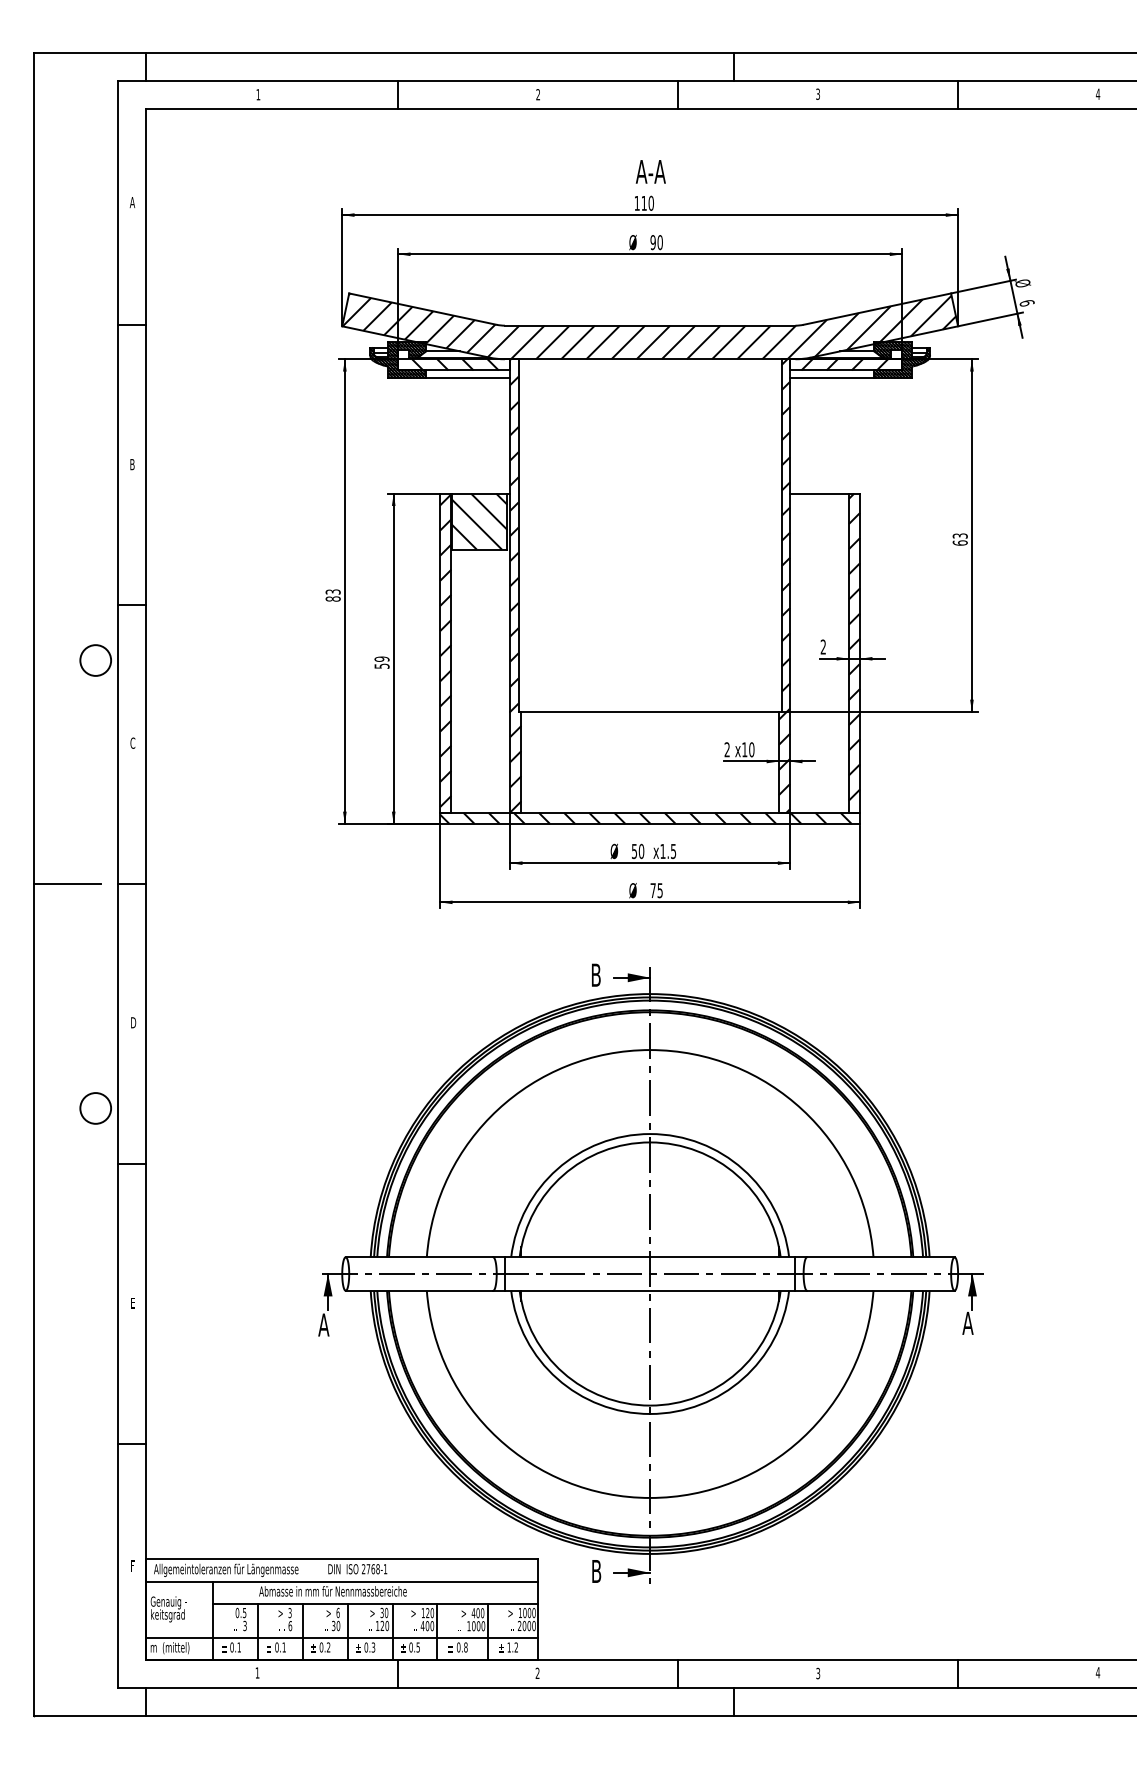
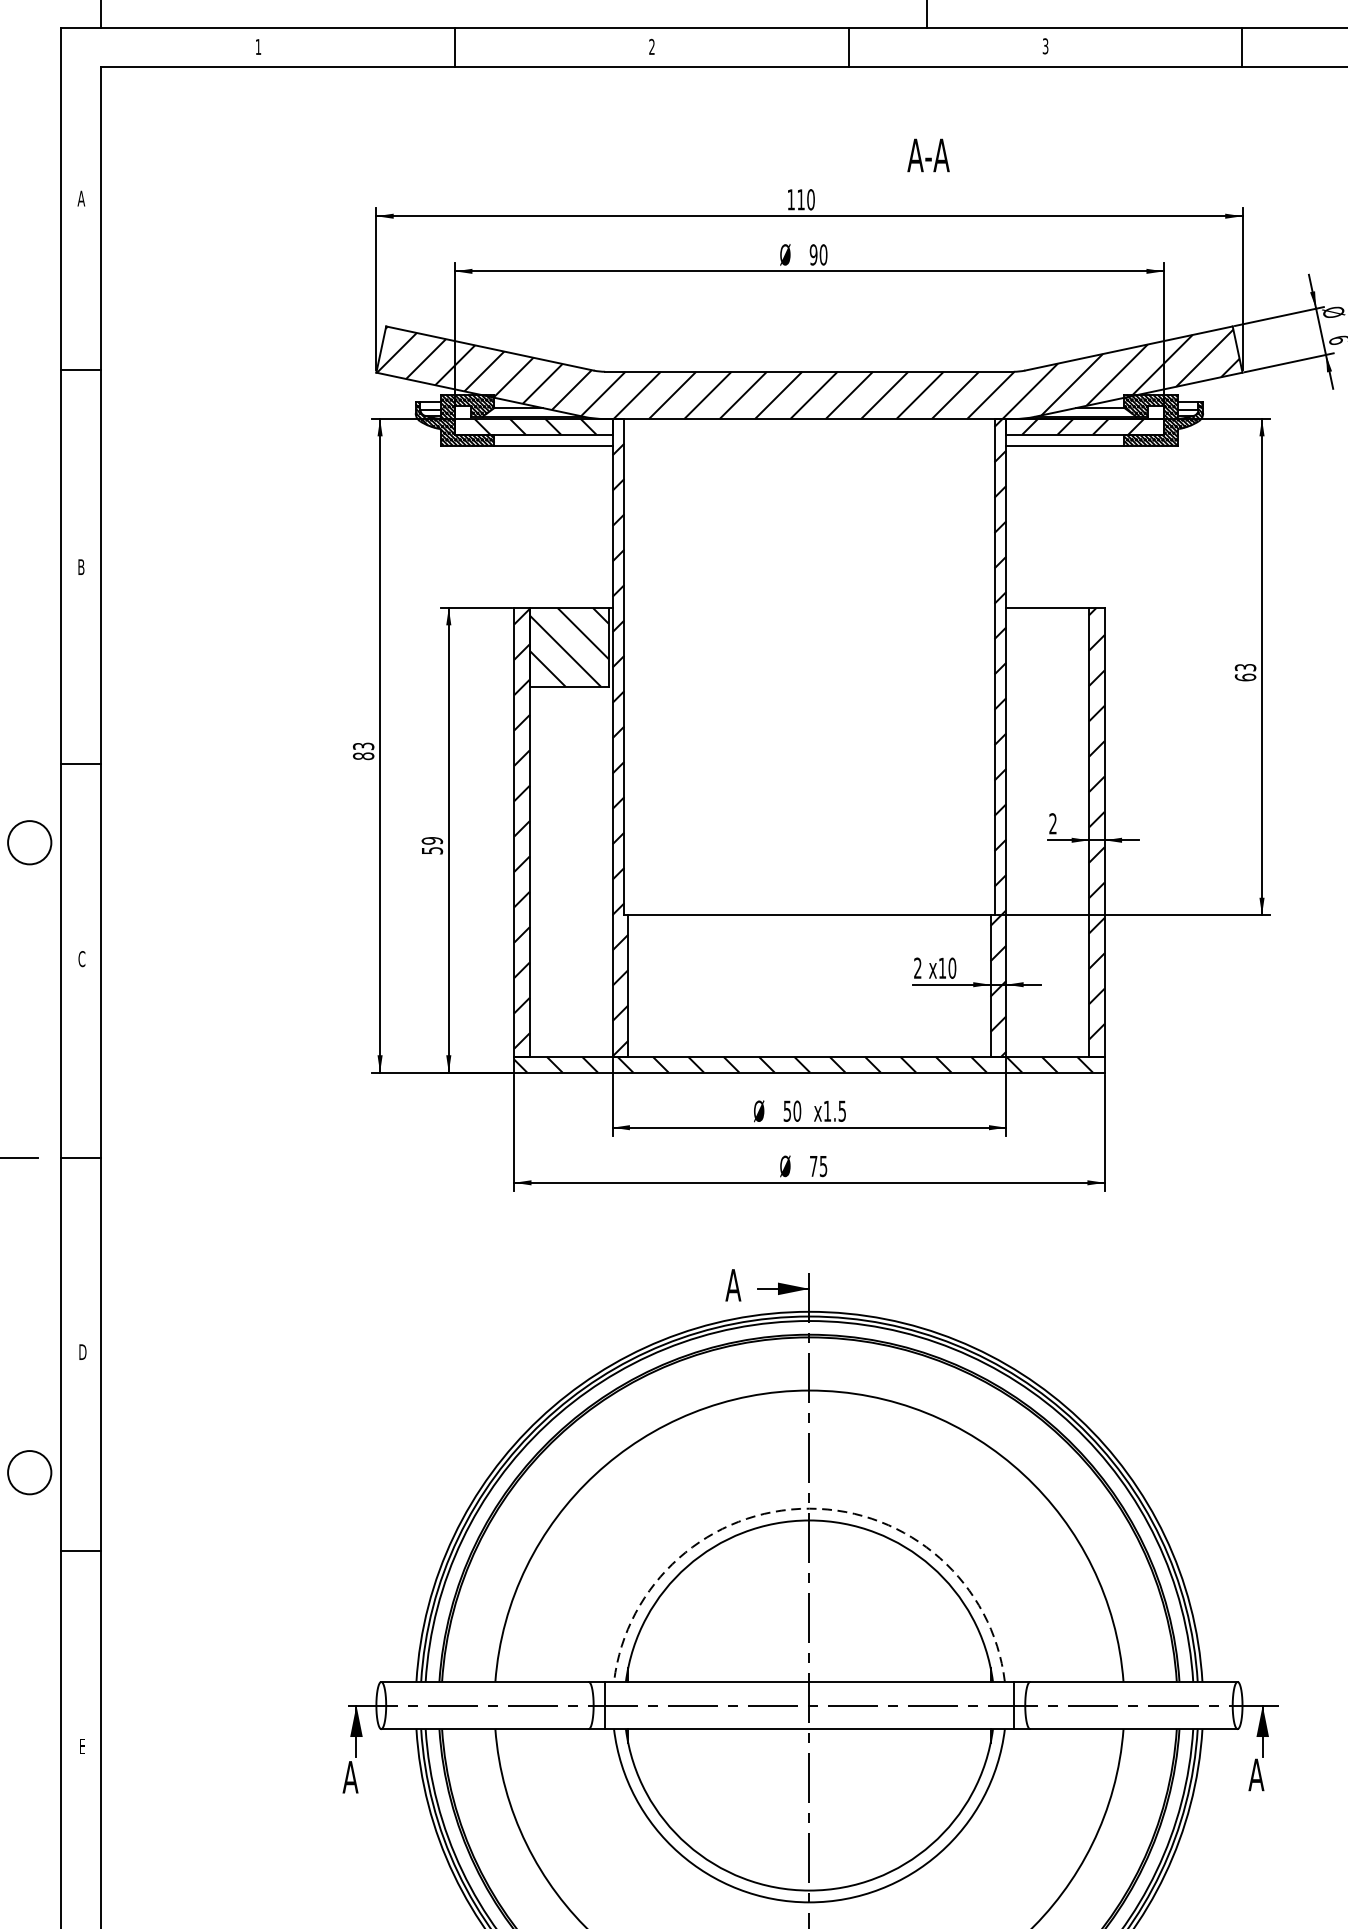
text: (650, 171) -> (928, 154), moved
text: (595, 974) -> (732, 1284), B -> A
arc: (650, 1134) -> (809, 1509), solid -> dashed

